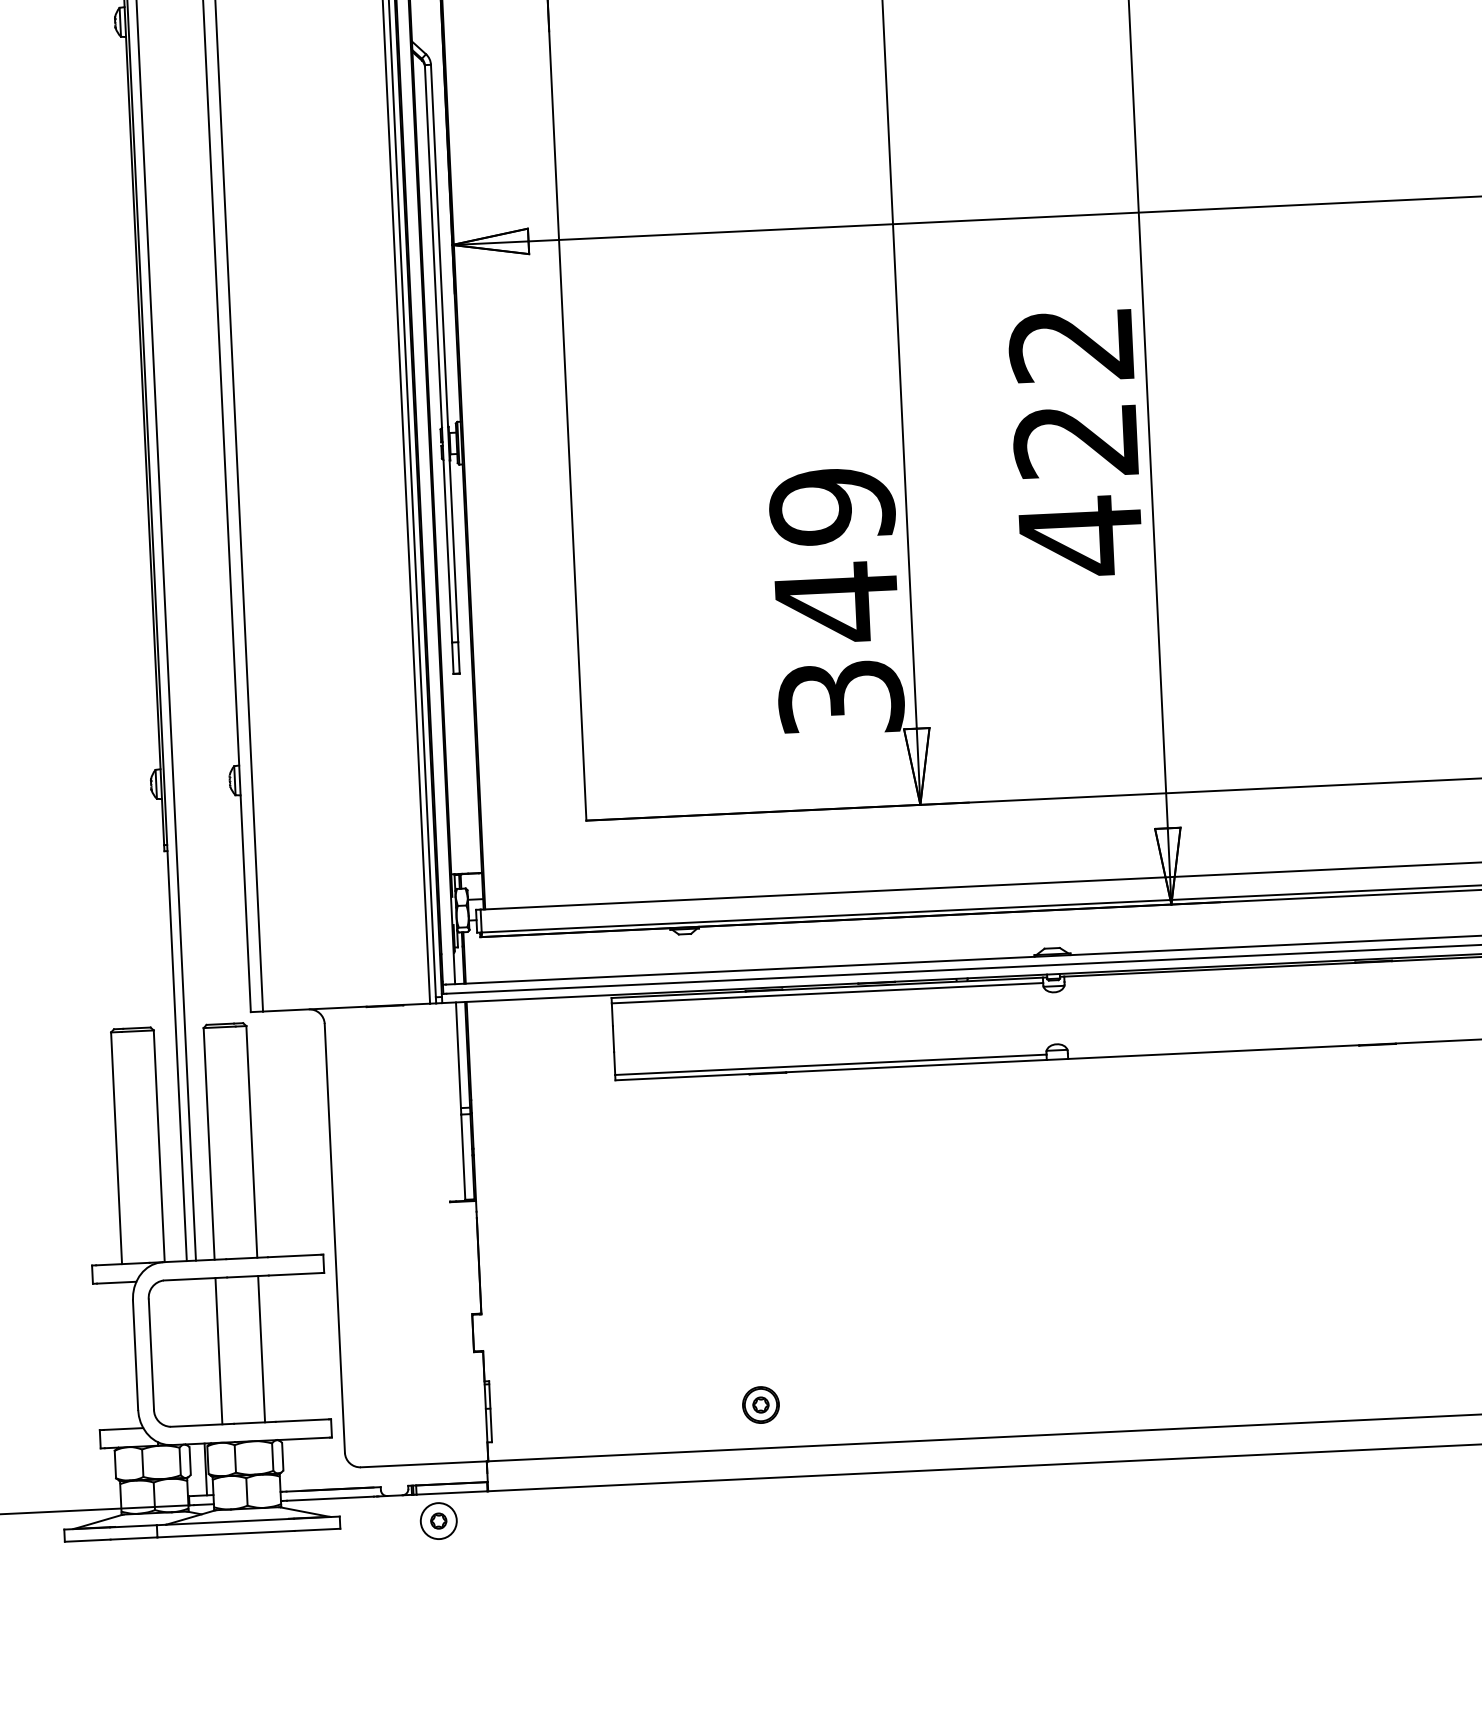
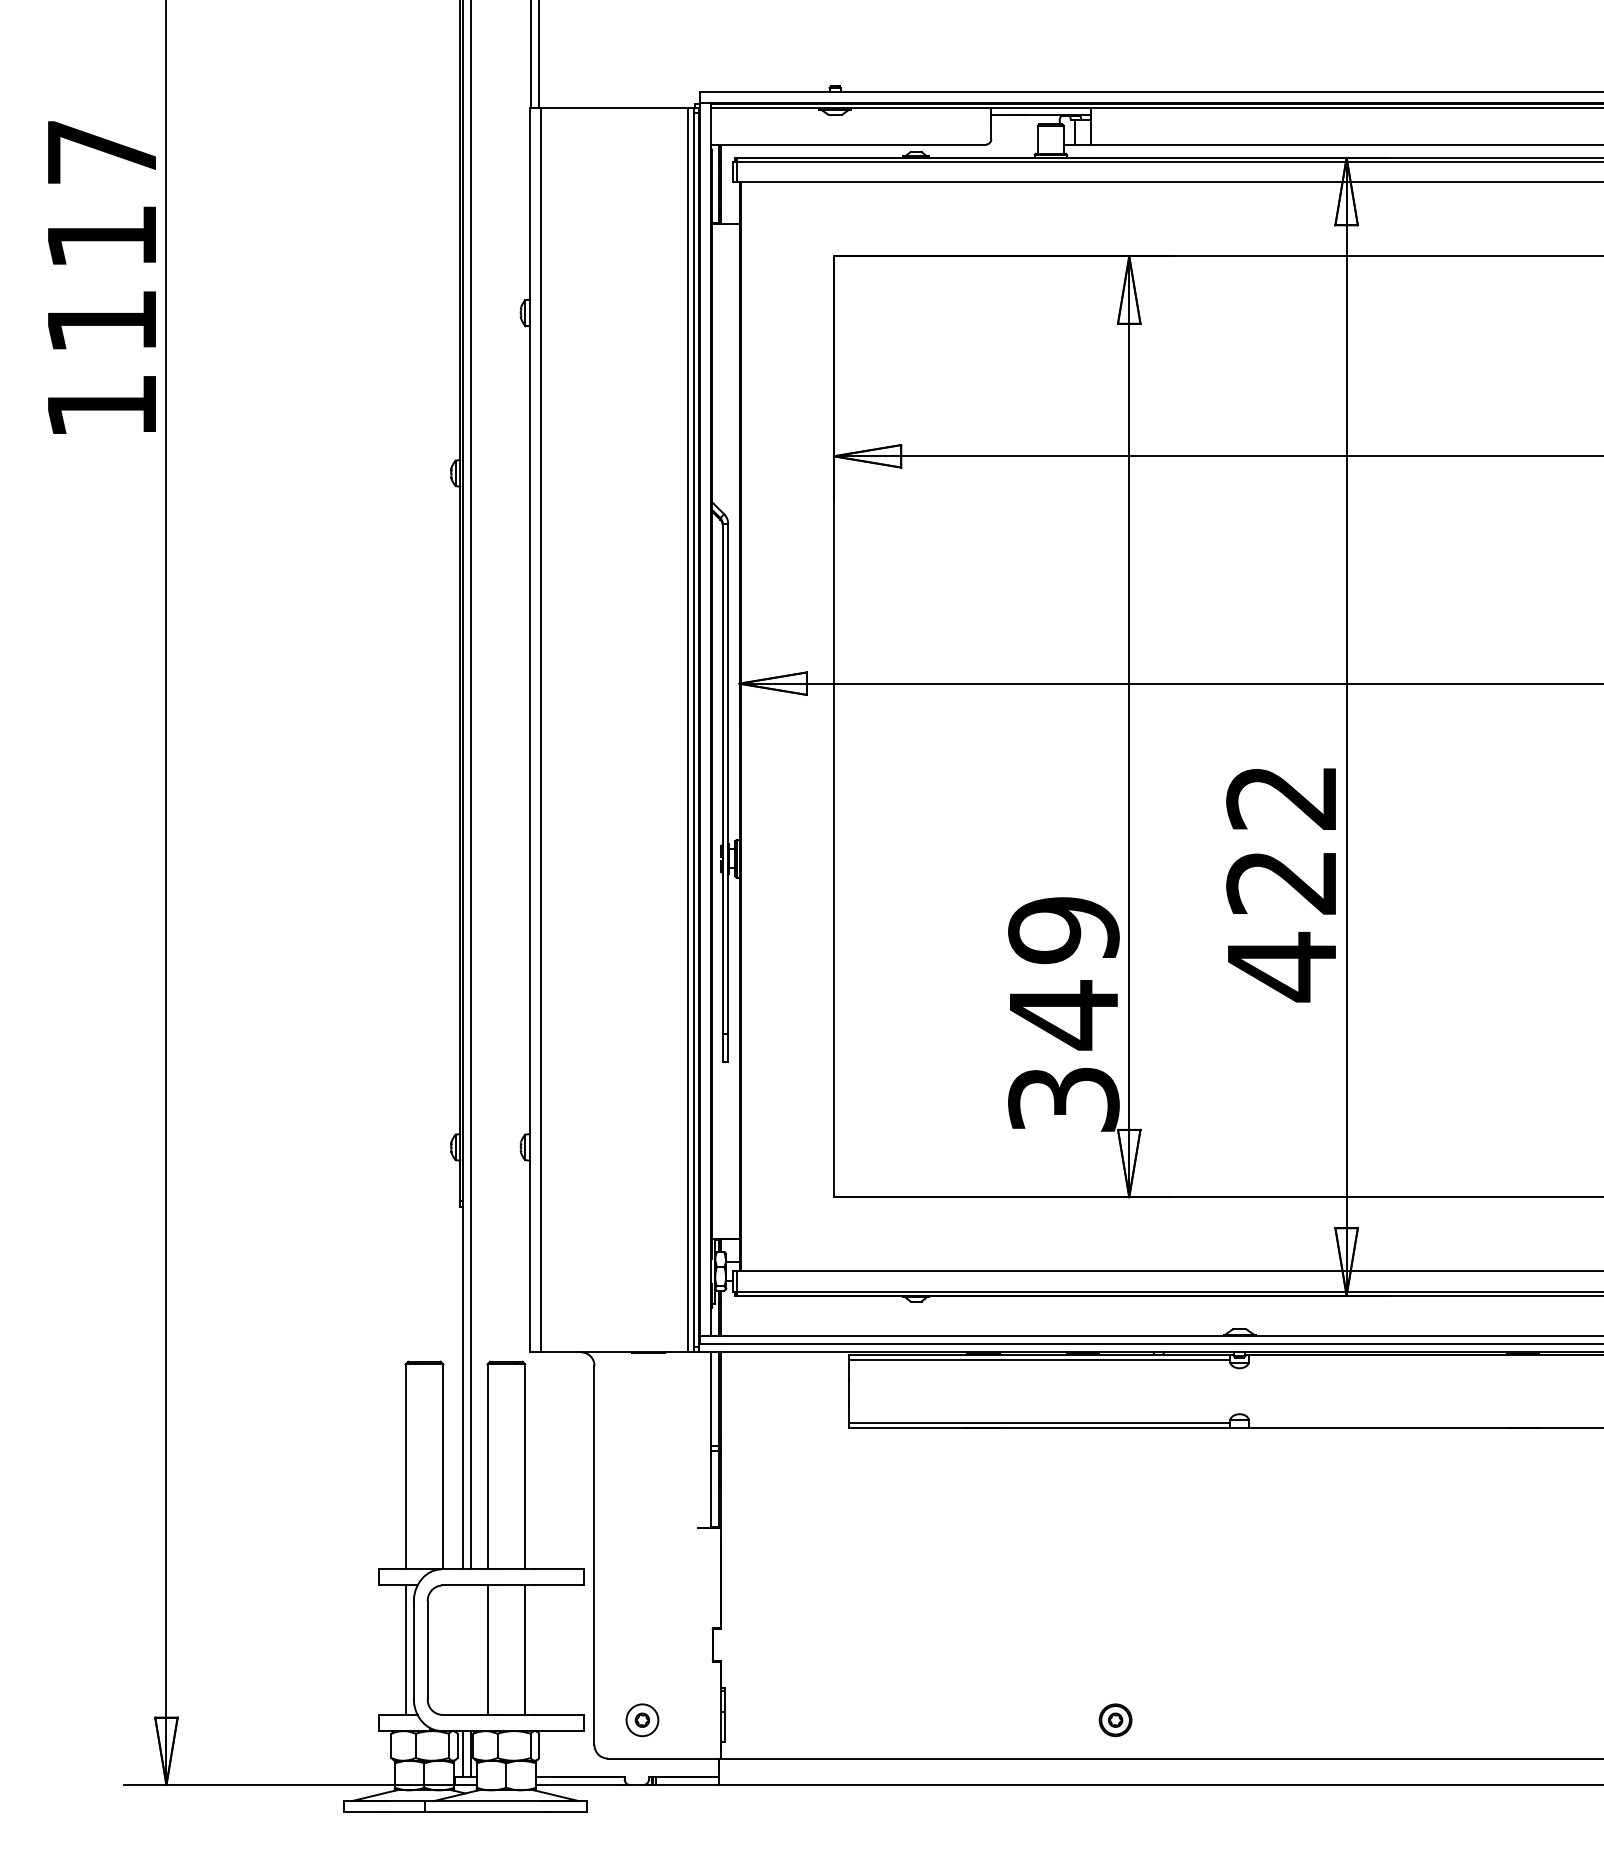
line: (126, 1354) -> (405, 1649), added
part: (760, 1405) -> (1115, 1720), moved
line: (196, 1469) -> (462, 1753), added
part: (438, 1521) -> (642, 1720), moved

